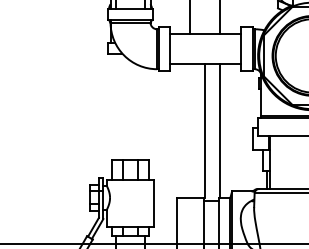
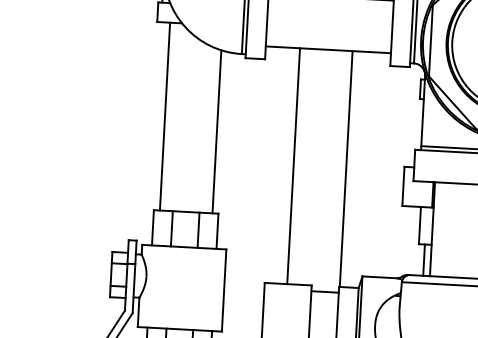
line: (115, 106) -> (164, 115), added
line: (145, 113) -> (217, 131), added
line: (204, 130) -> (293, 165), moved

